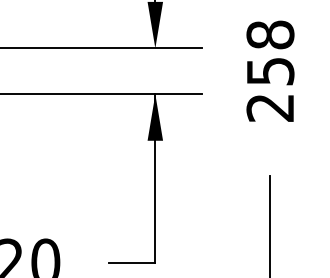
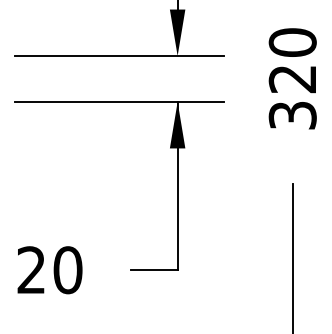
text: (270, 70) -> (292, 78), 258 -> 320

